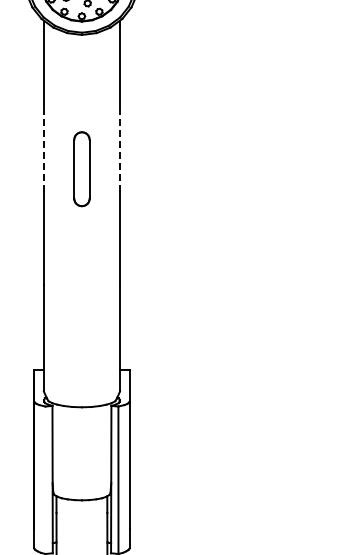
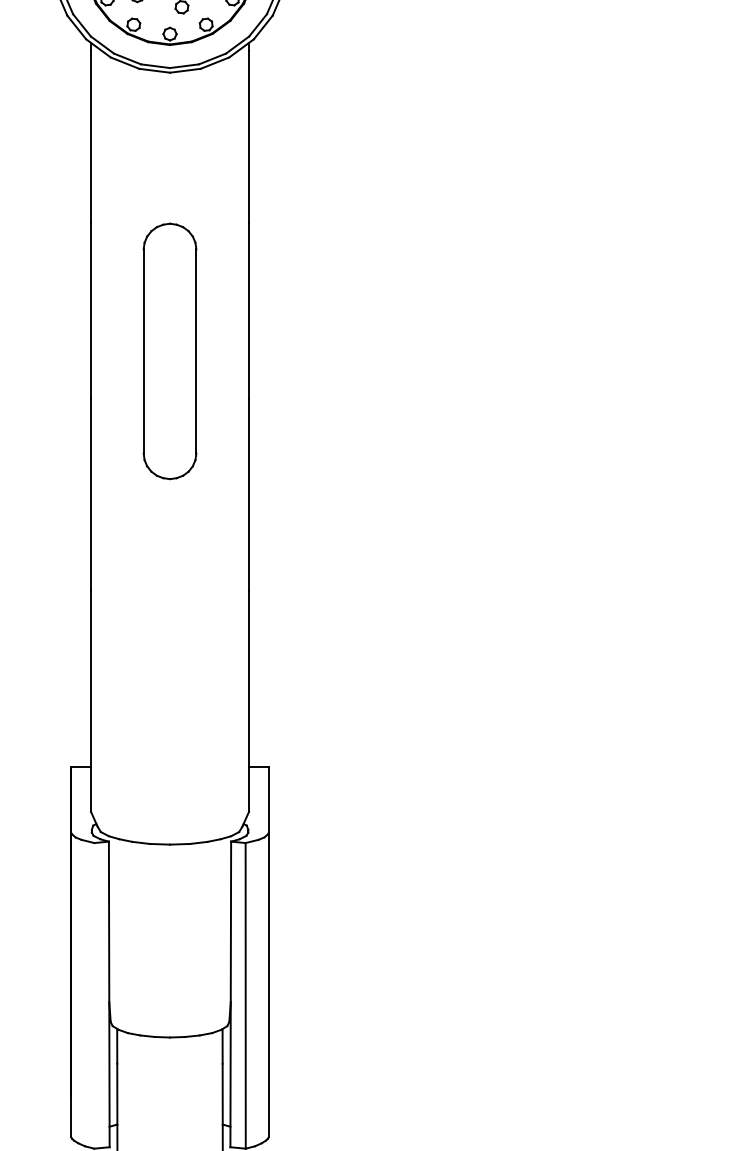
line: (43, 149) -> (90, 310), dashed -> solid
line: (120, 149) -> (249, 310), dashed -> solid
part: (81, 168) -> (169, 349), size x1.67

